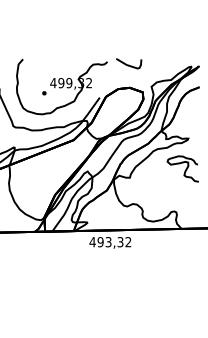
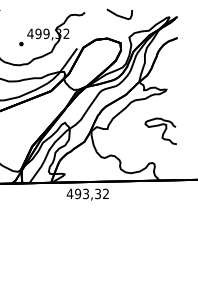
curve: (129, 64) -> (120, 15), moved
curve: (184, 170) -> (162, 132), moved

